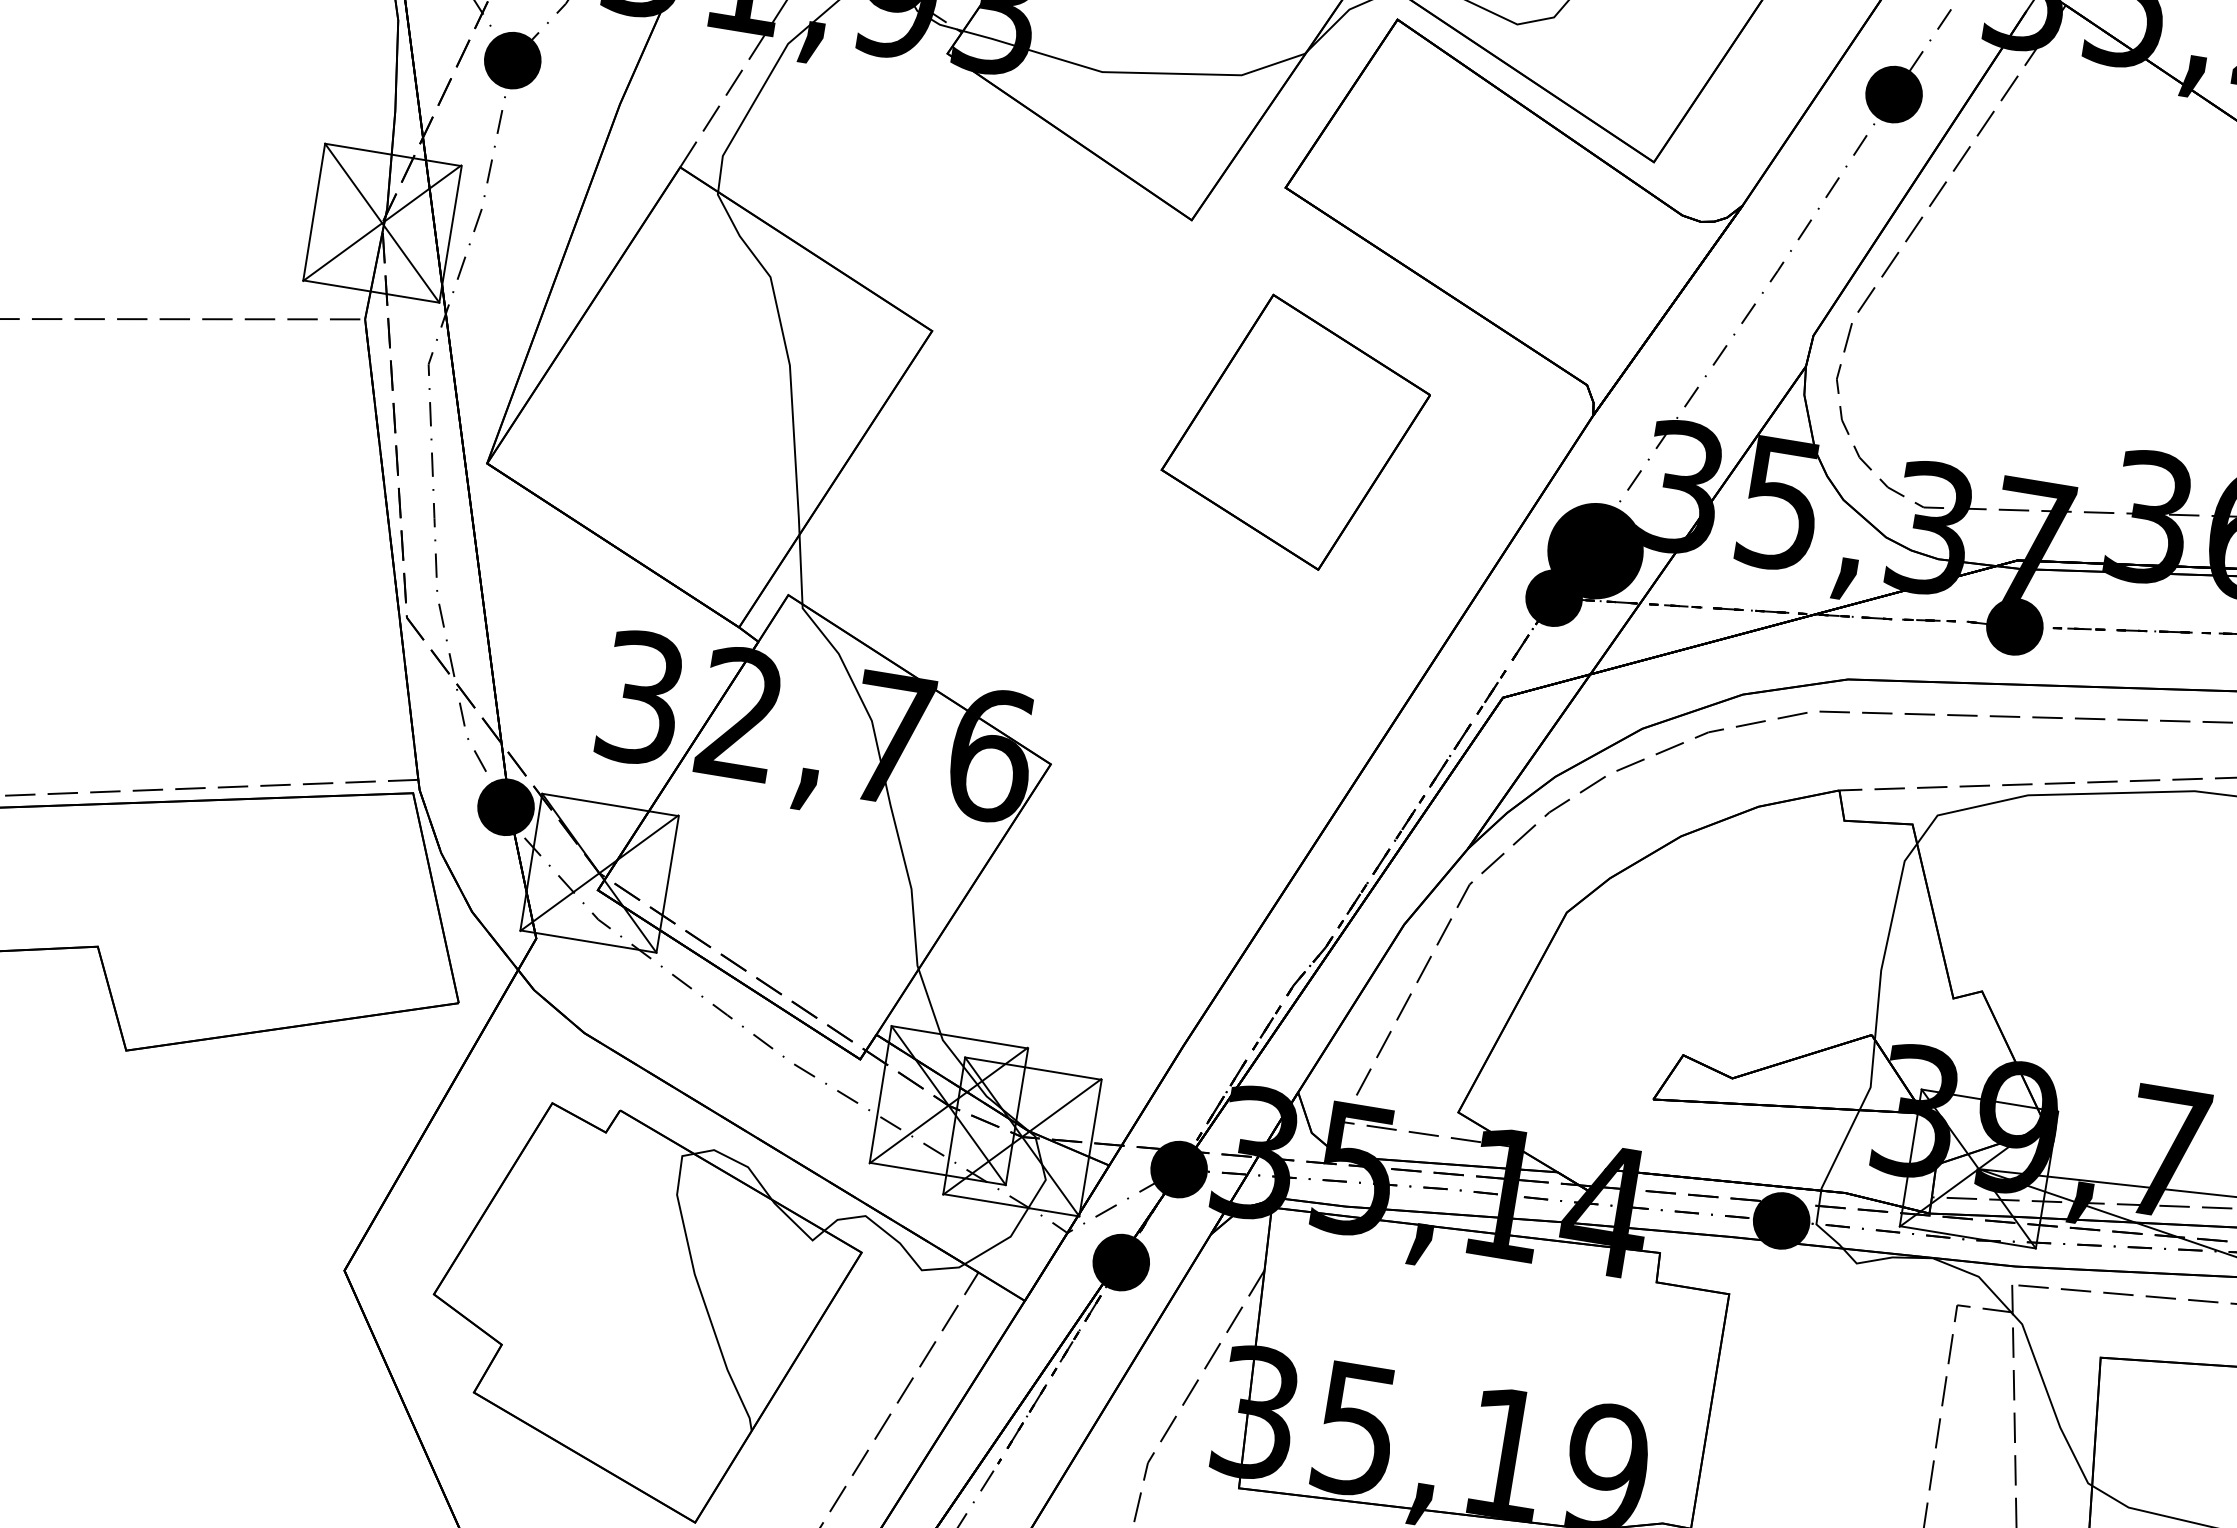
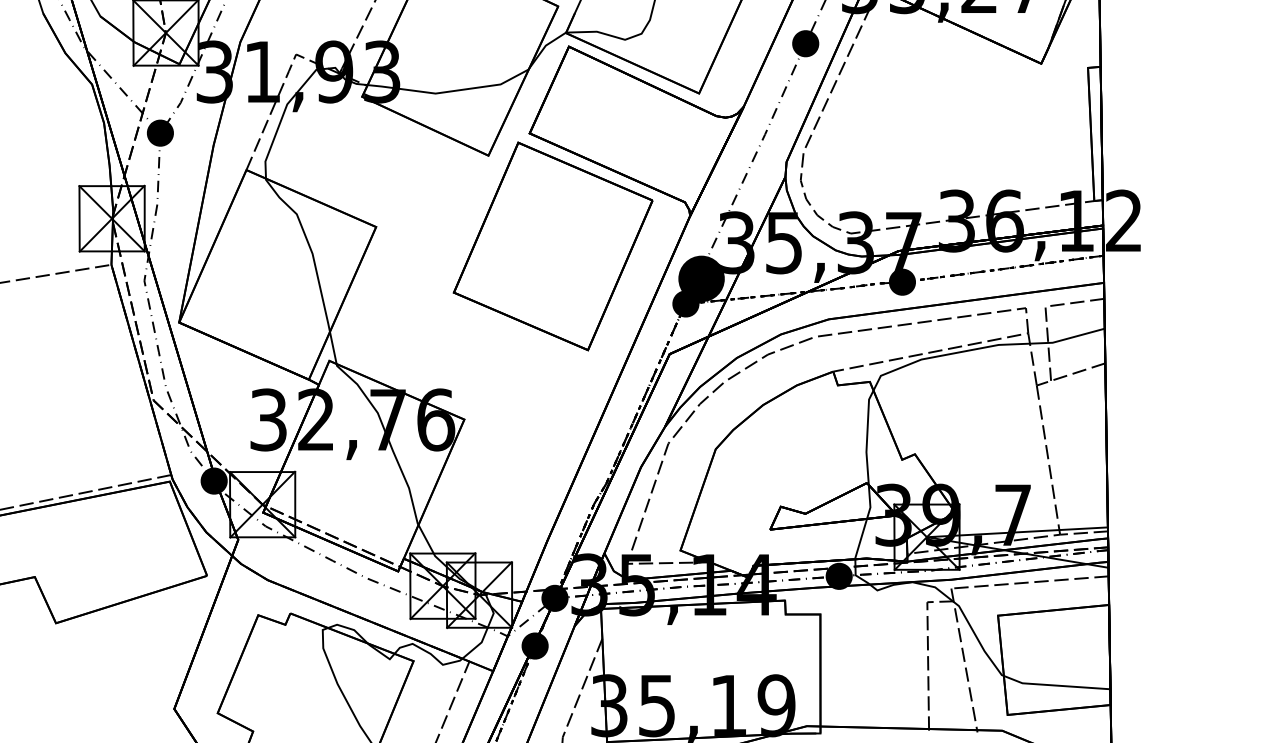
part: (1294, 432) -> (552, 246), size x1.67

